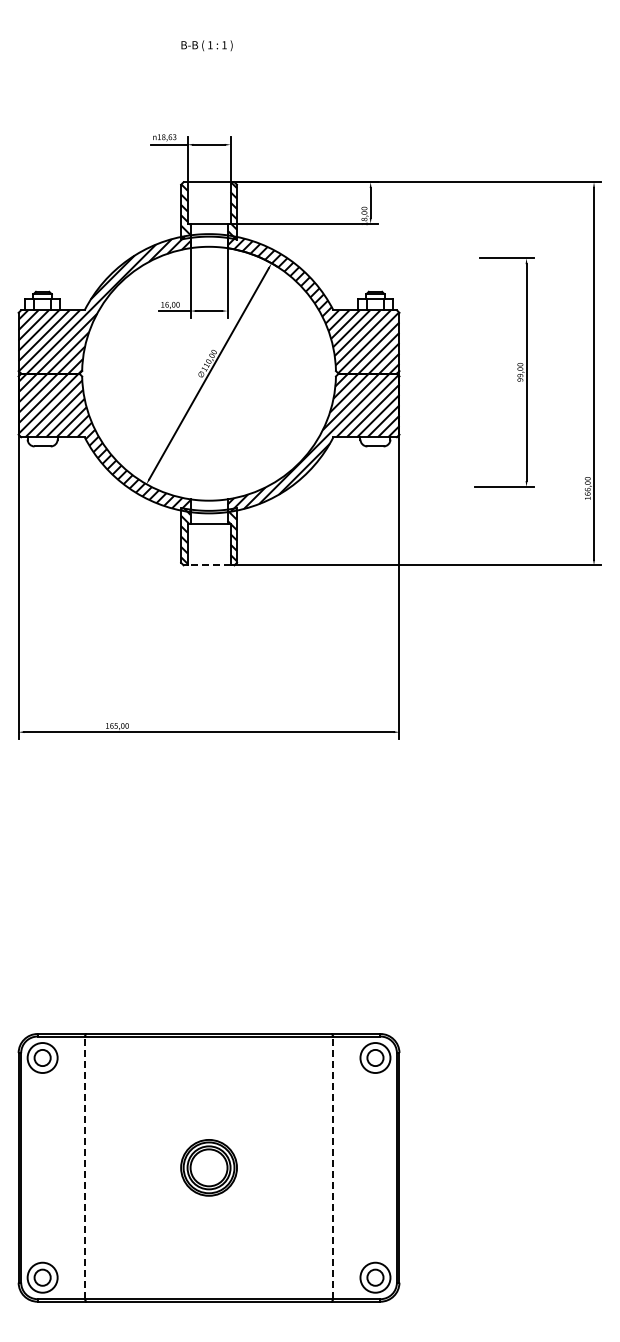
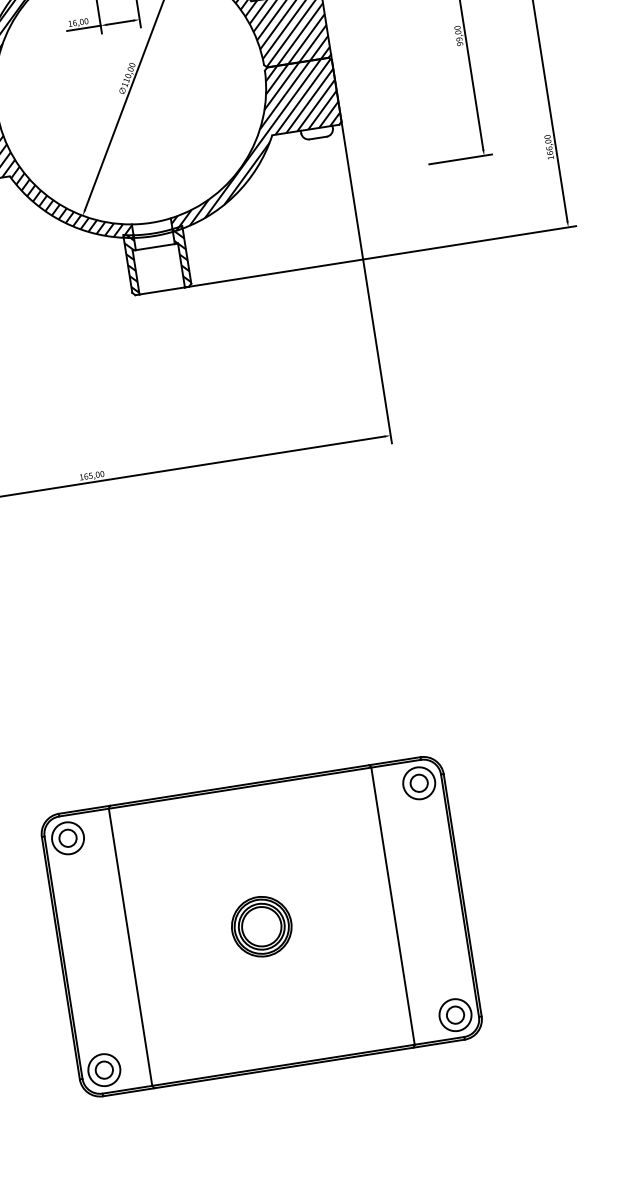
line: (209, 565) -> (162, 291), dashed -> solid
line: (84, 1167) -> (130, 946), dashed -> solid
line: (333, 1167) -> (393, 905), dashed -> solid

